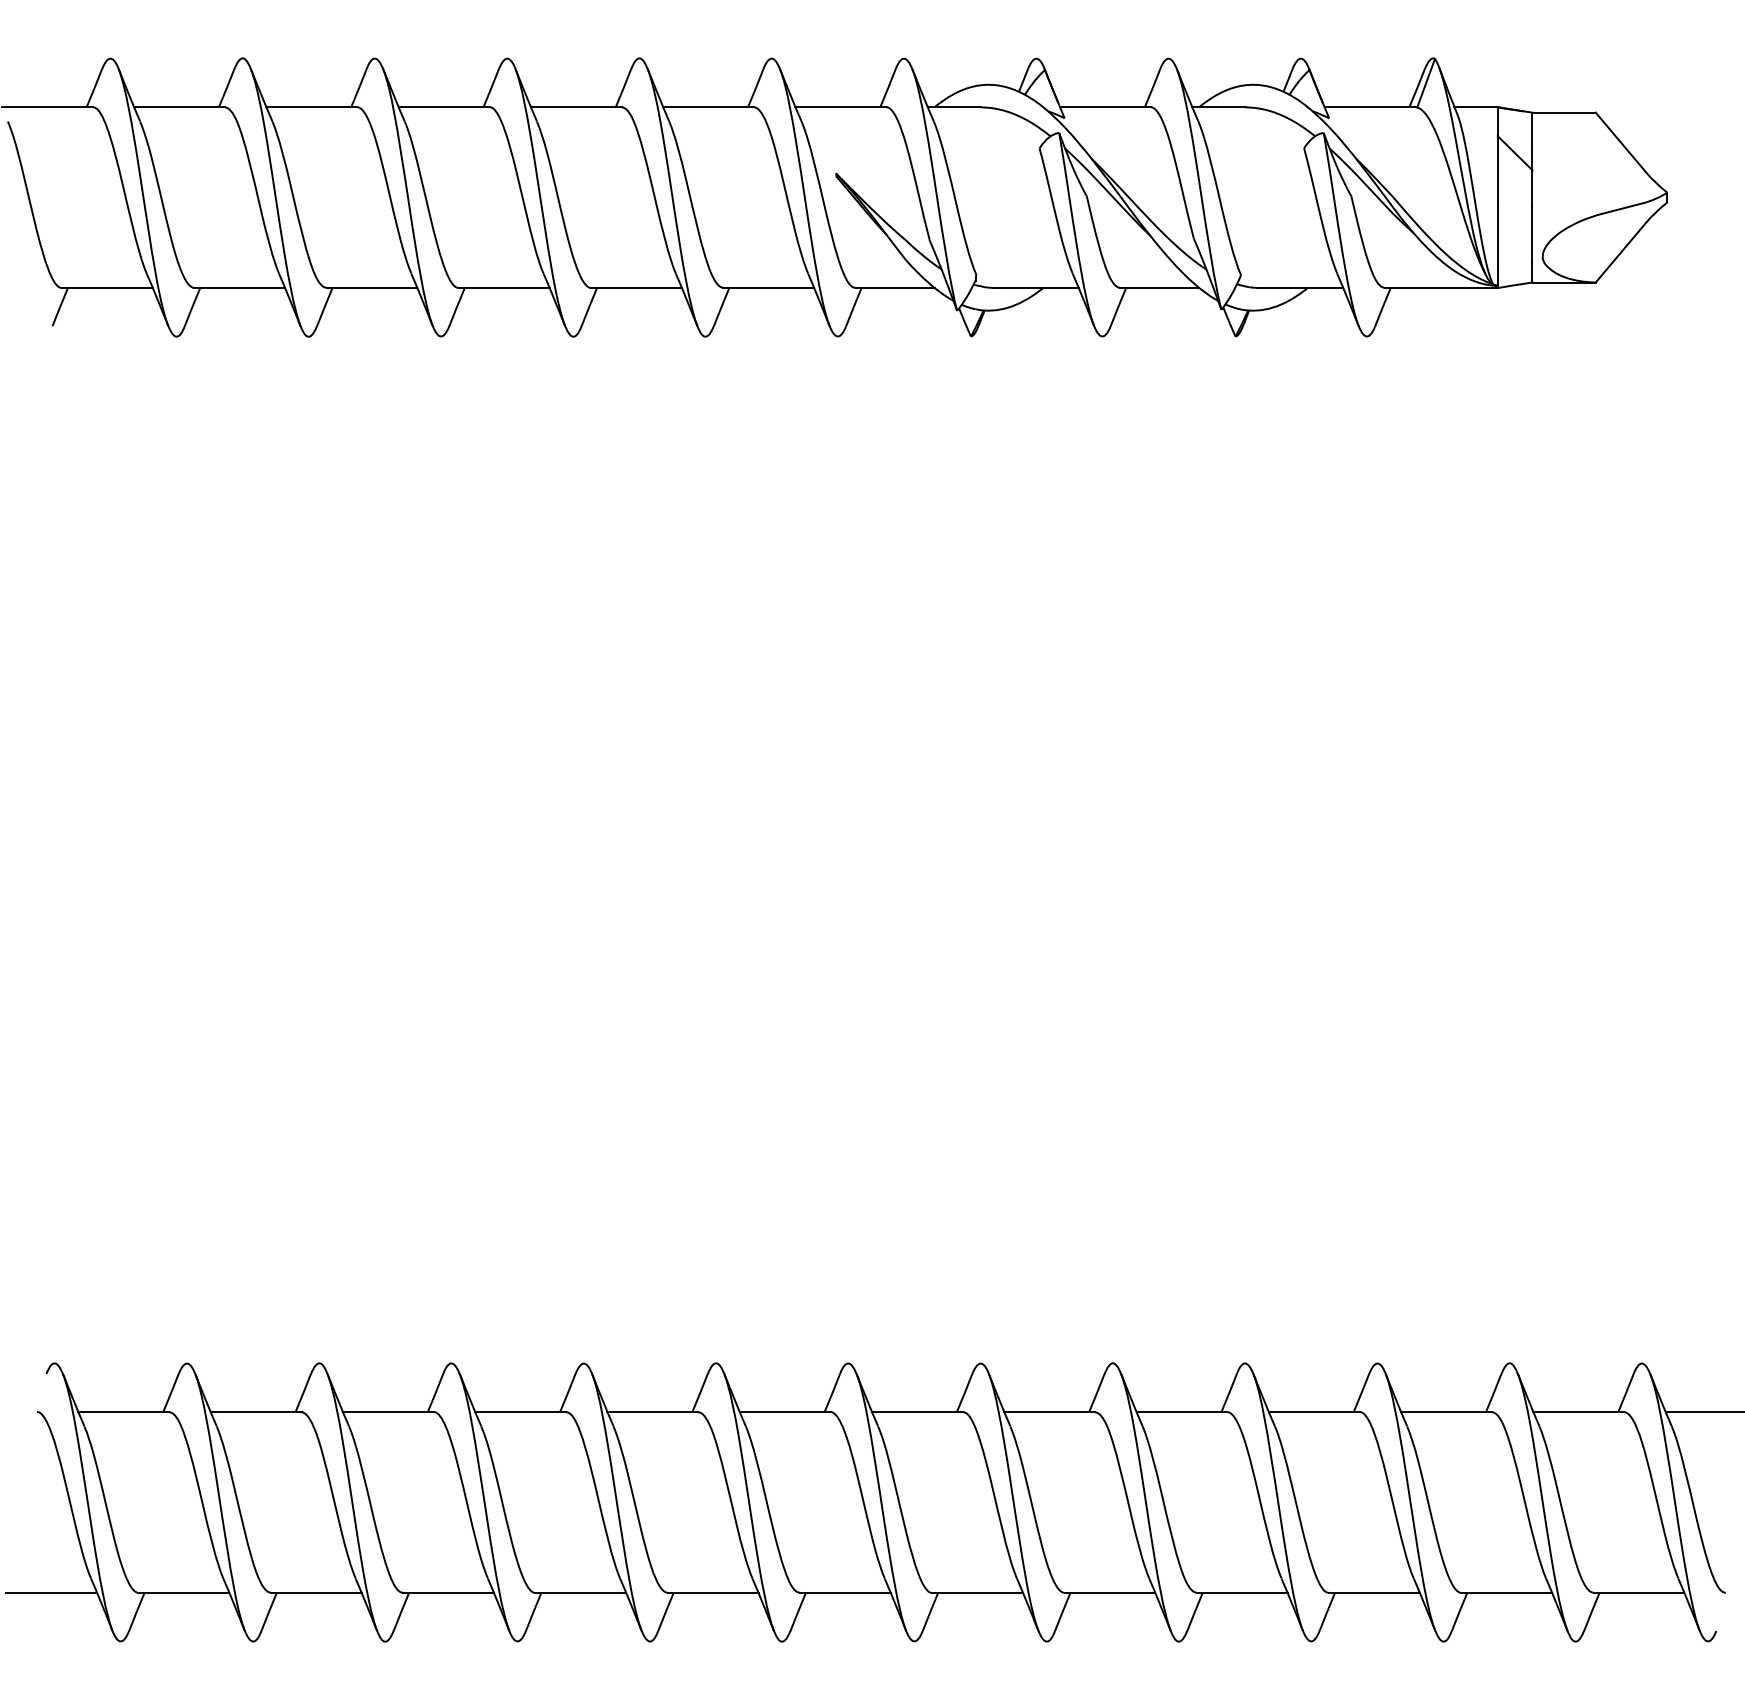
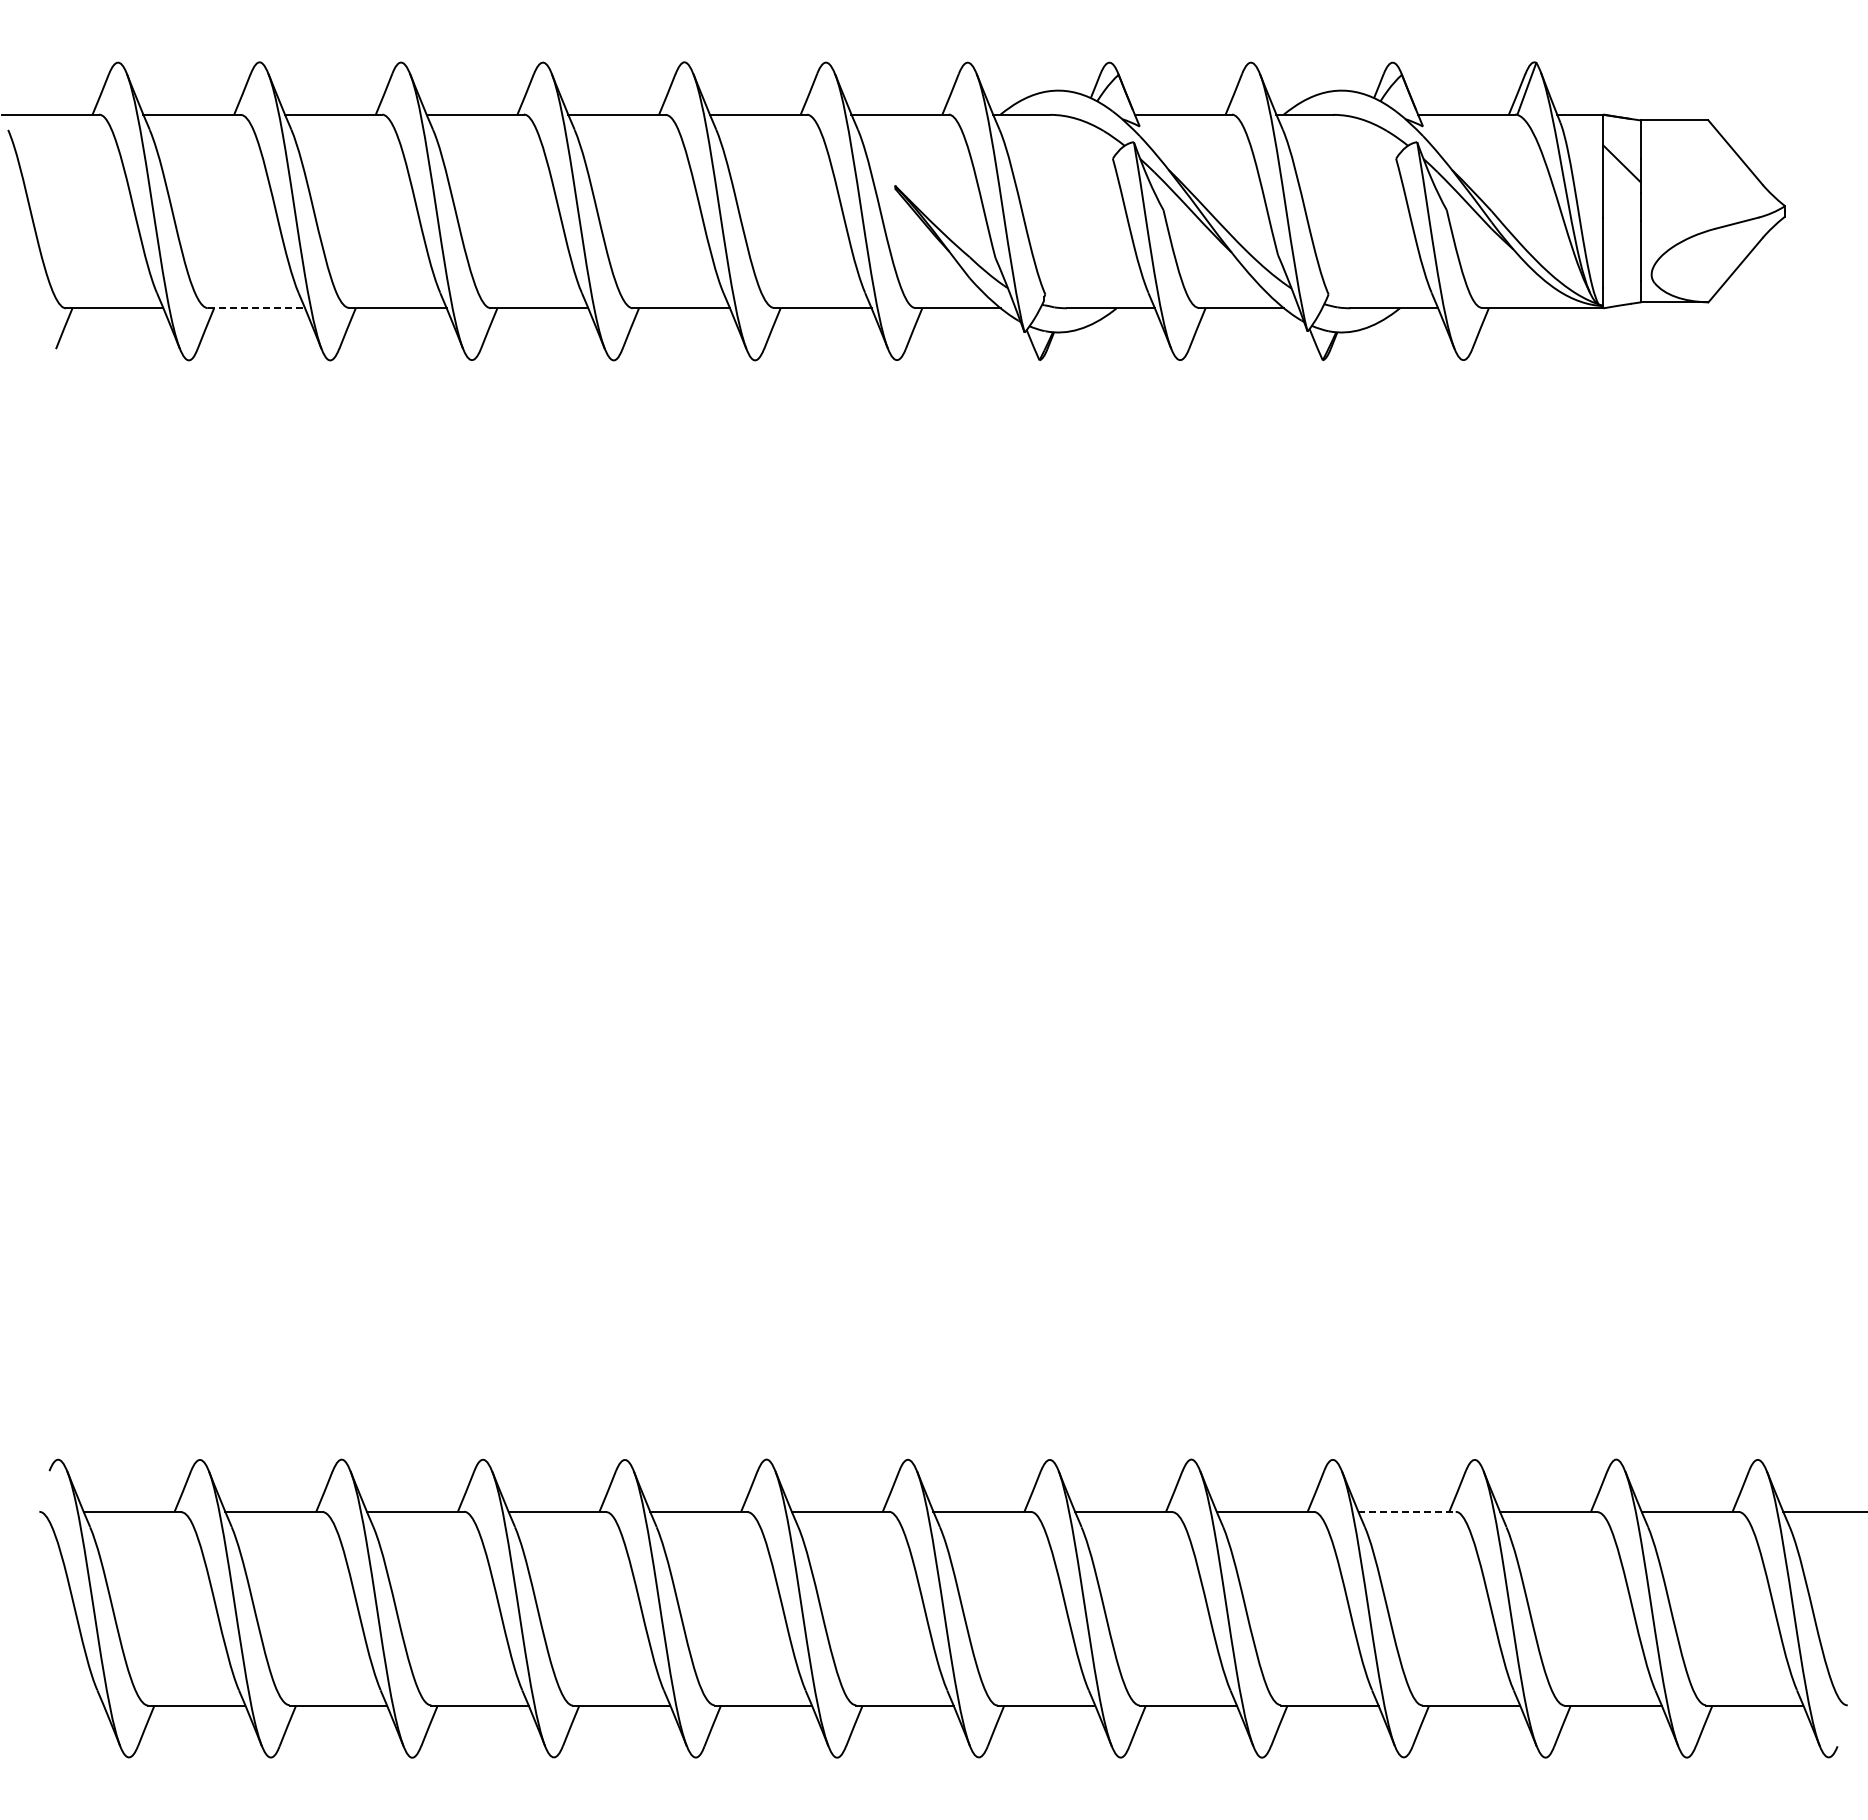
line: (239, 288) -> (256, 308), solid -> dashed
line: (1314, 1411) -> (1407, 1511), solid -> dashed
line: (51, 1592) -> (54, 1705), removed

